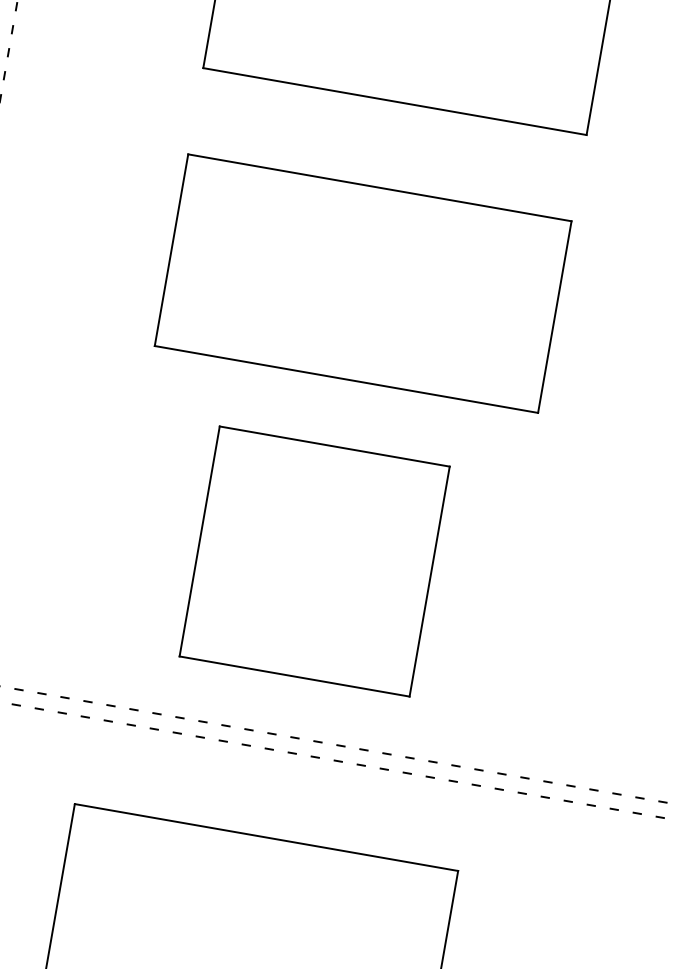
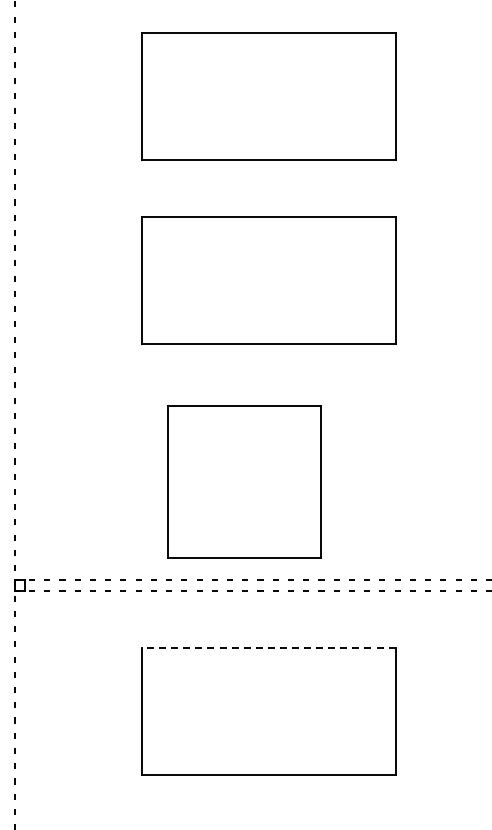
part: (314, 561) -> (244, 481), moved
line: (266, 837) -> (268, 647), solid -> dashed

